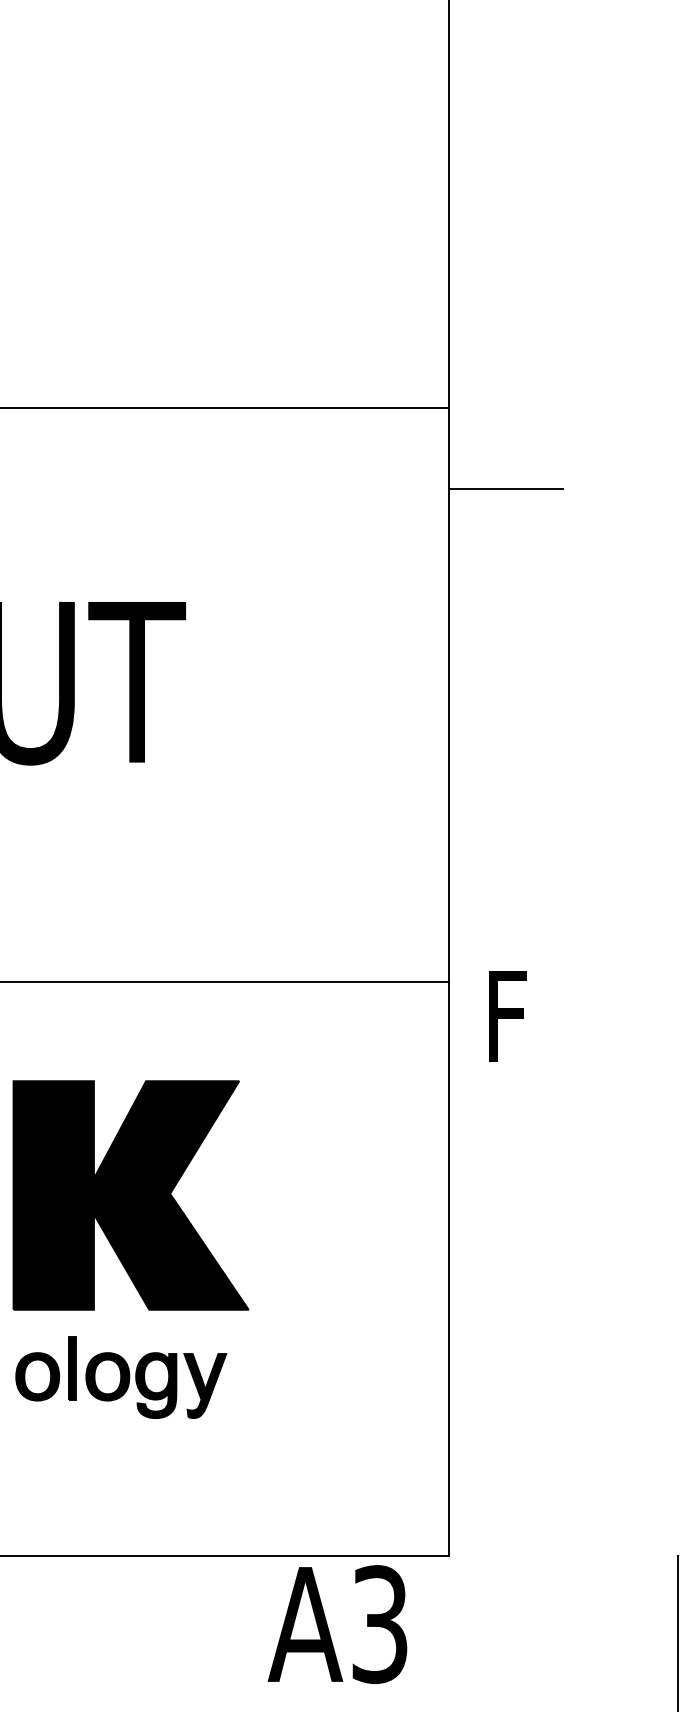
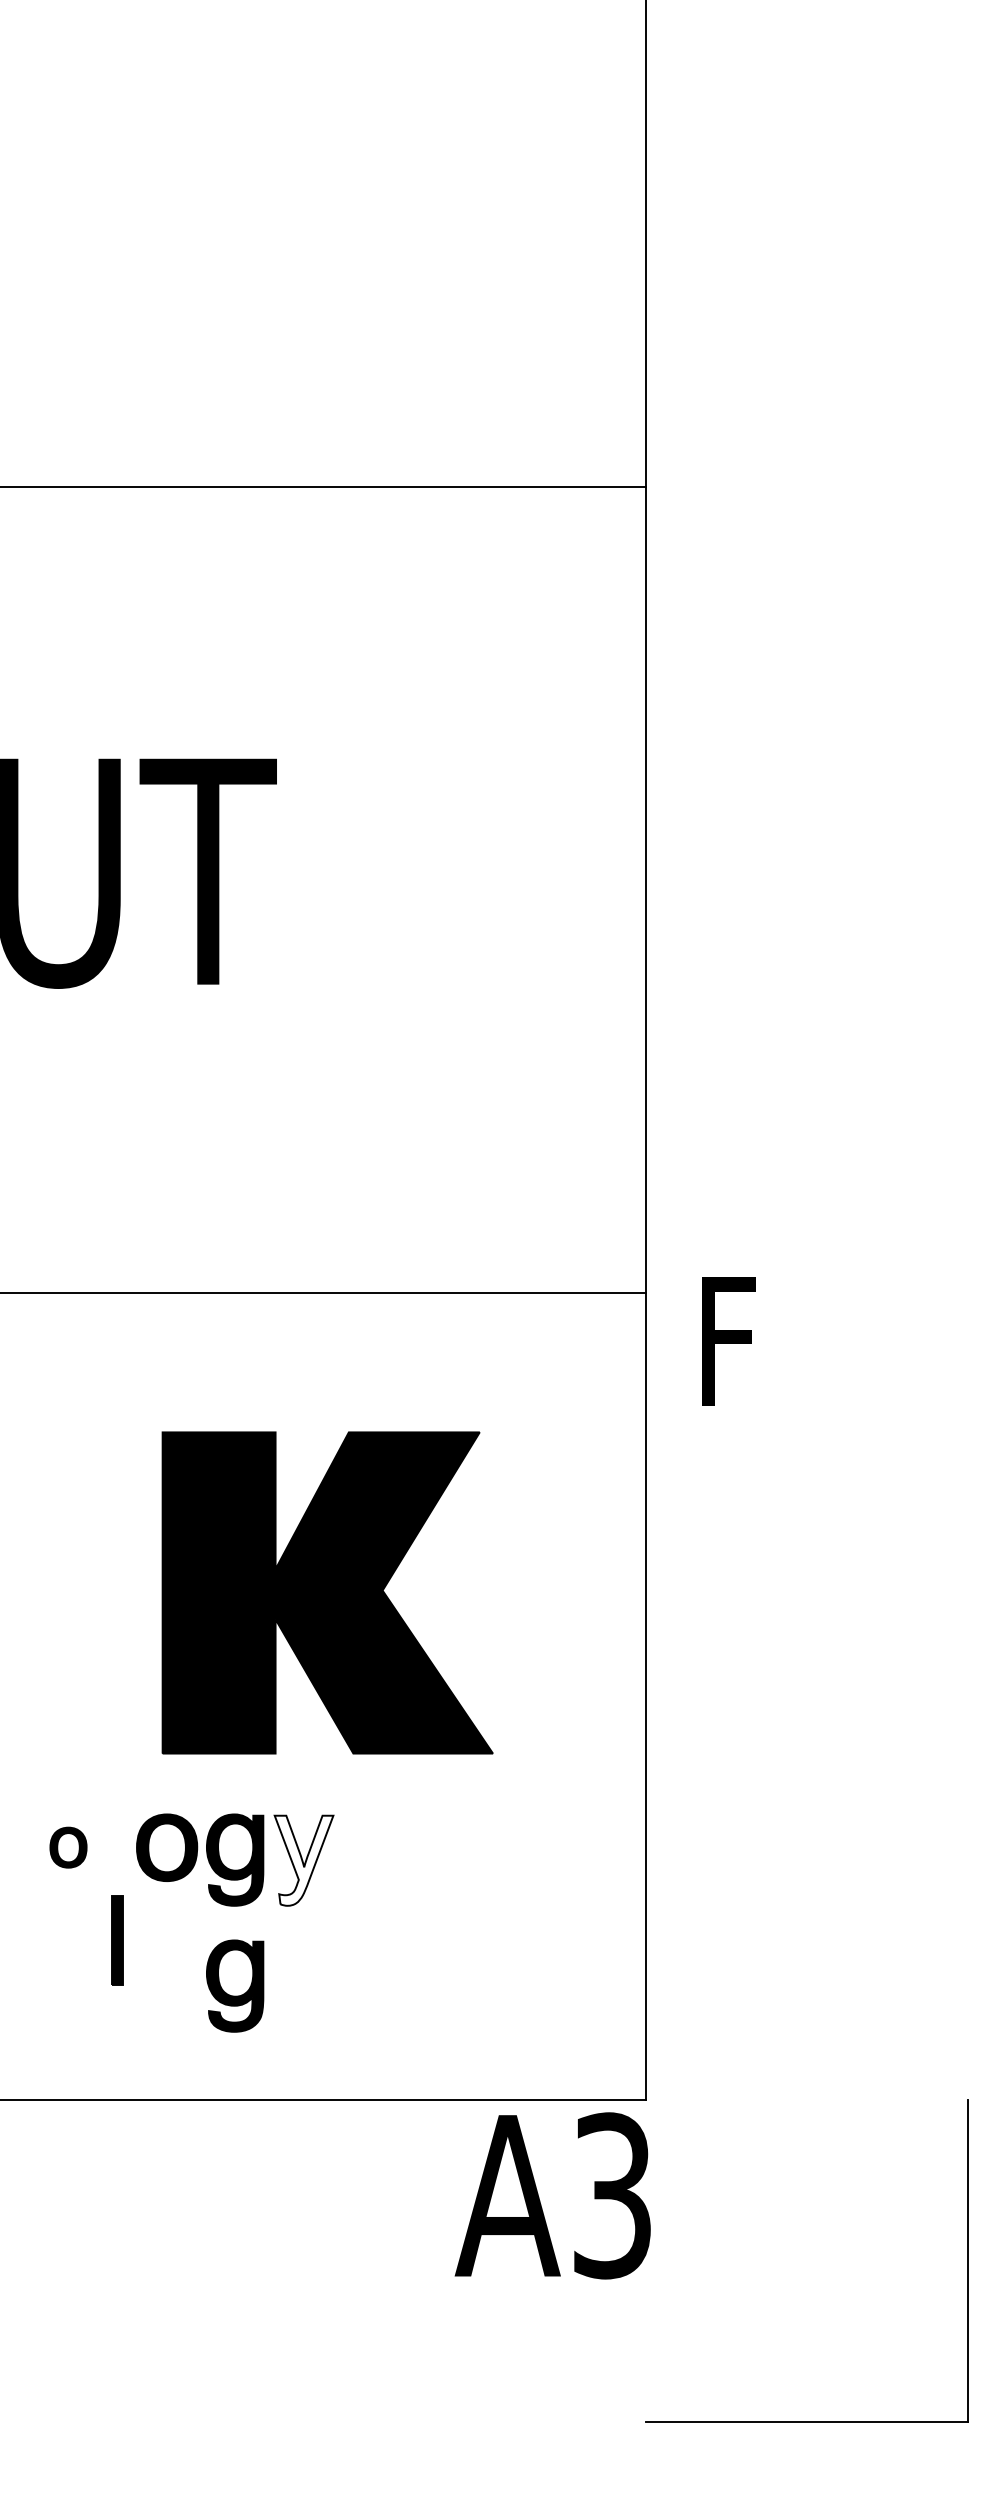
line: (505, 488) -> (726, 599), removed
part: (130, 1195) -> (327, 1592), moved
part: (72, 1368) -> (117, 1940), moved
part: (37, 1376) -> (68, 1847), size x0.6
fill: (204, 1385) -> (303, 1860), removed
part: (156, 1474) -> (235, 1985), added
text: (337, 1624) -> (552, 2195), moved

